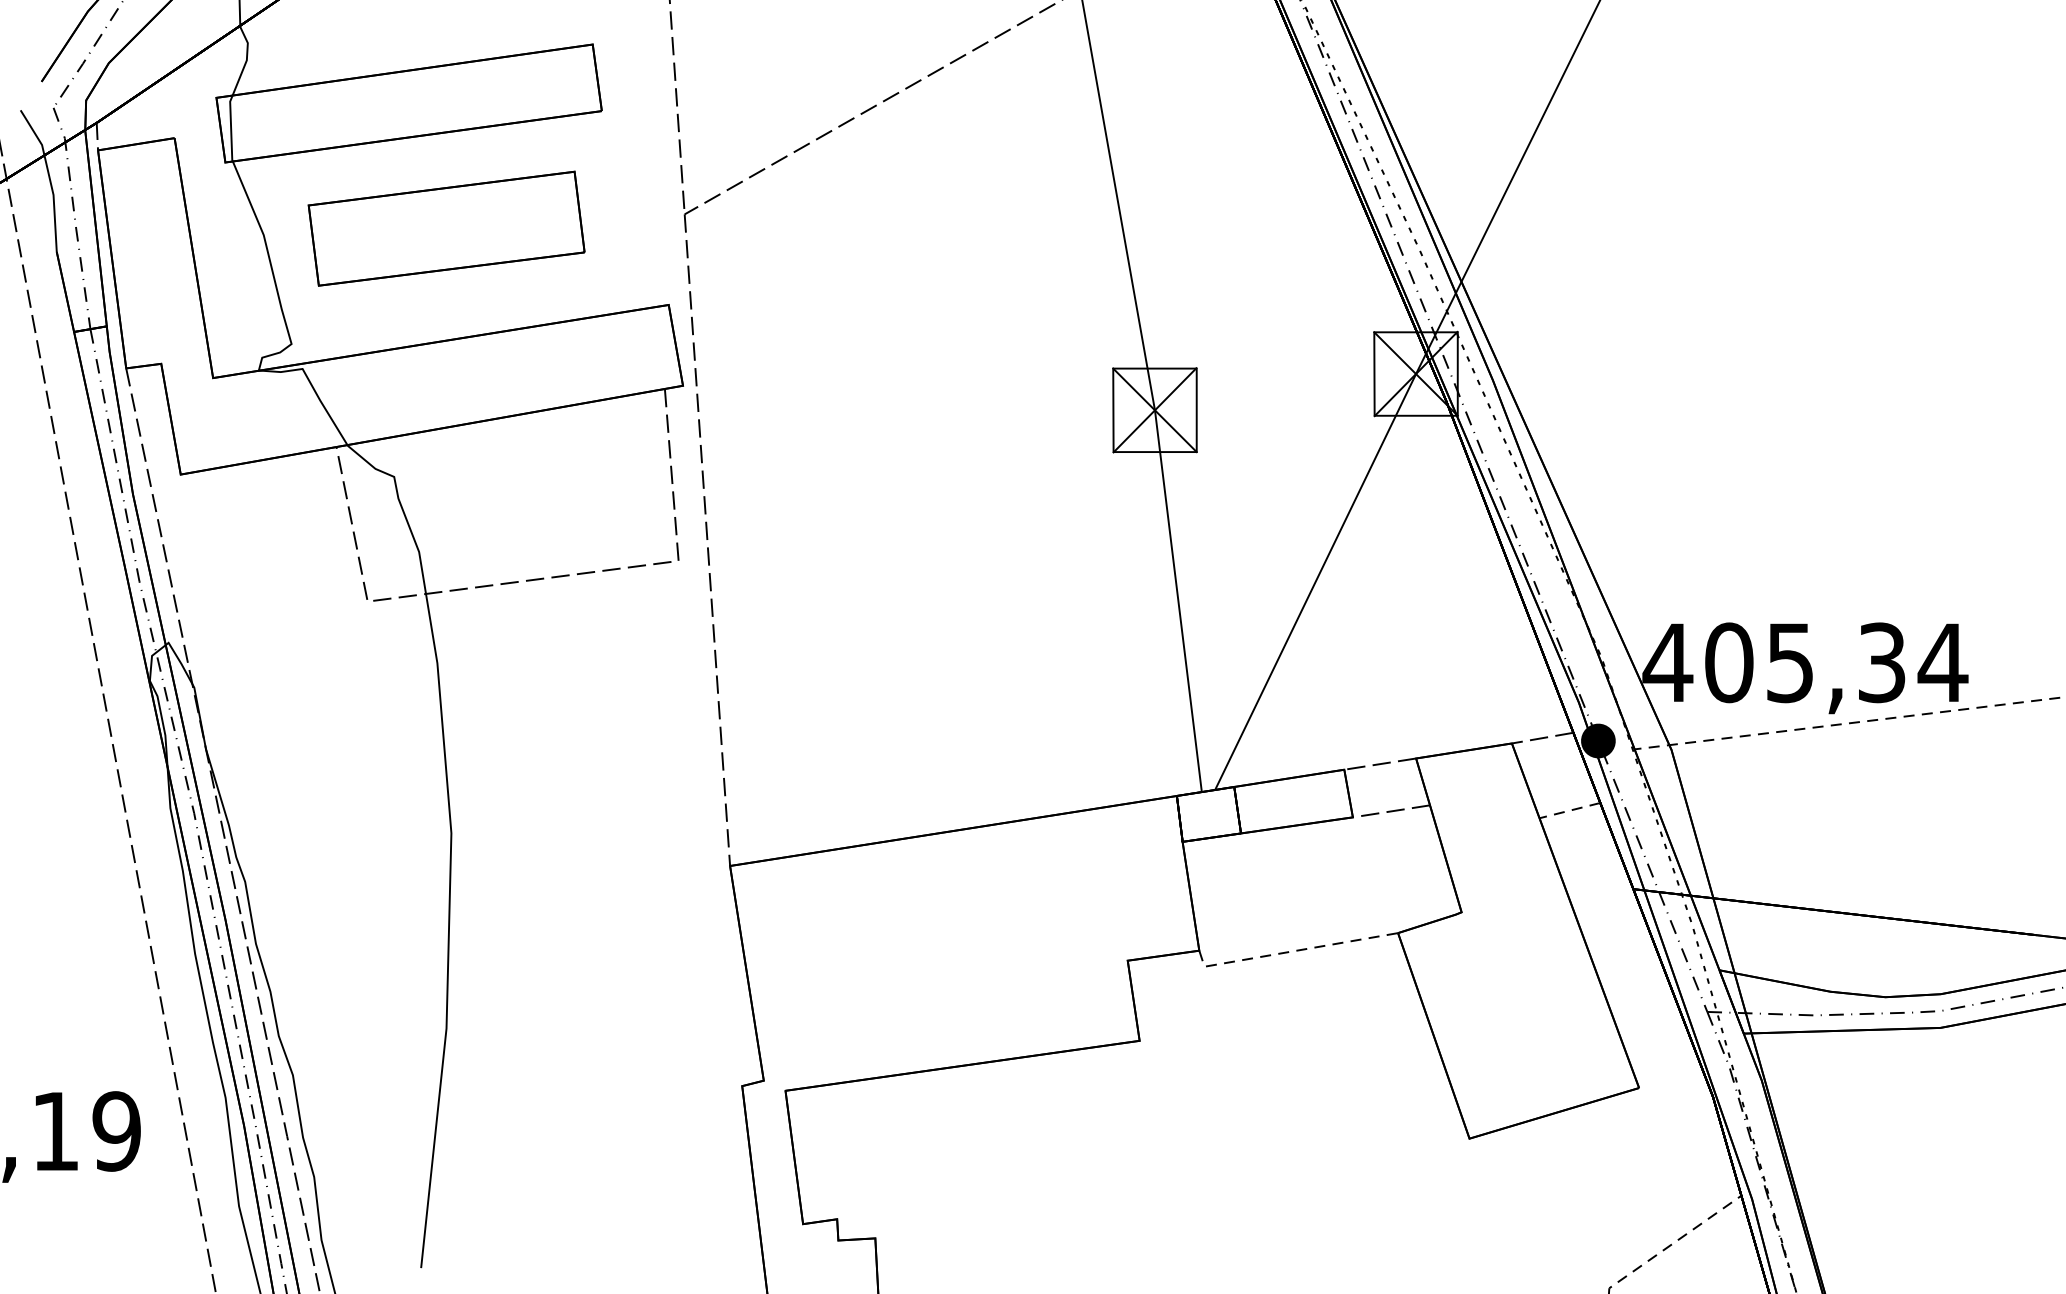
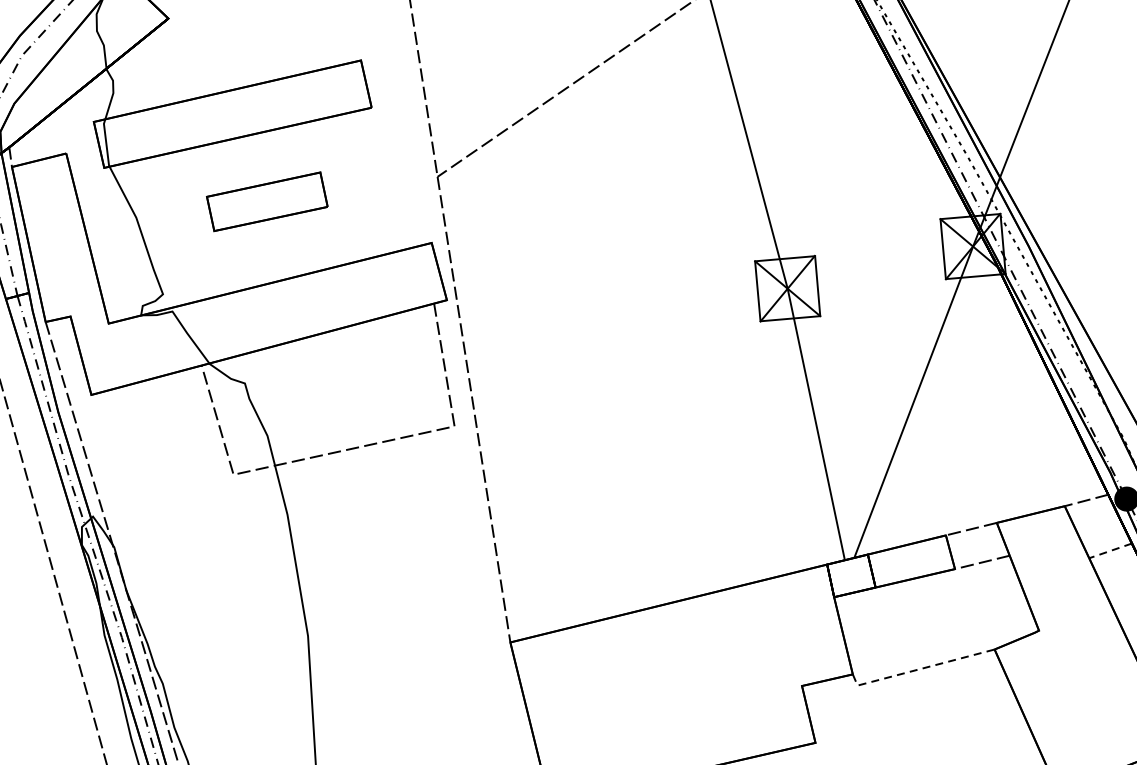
part: (446, 228) -> (267, 201), size x0.6

